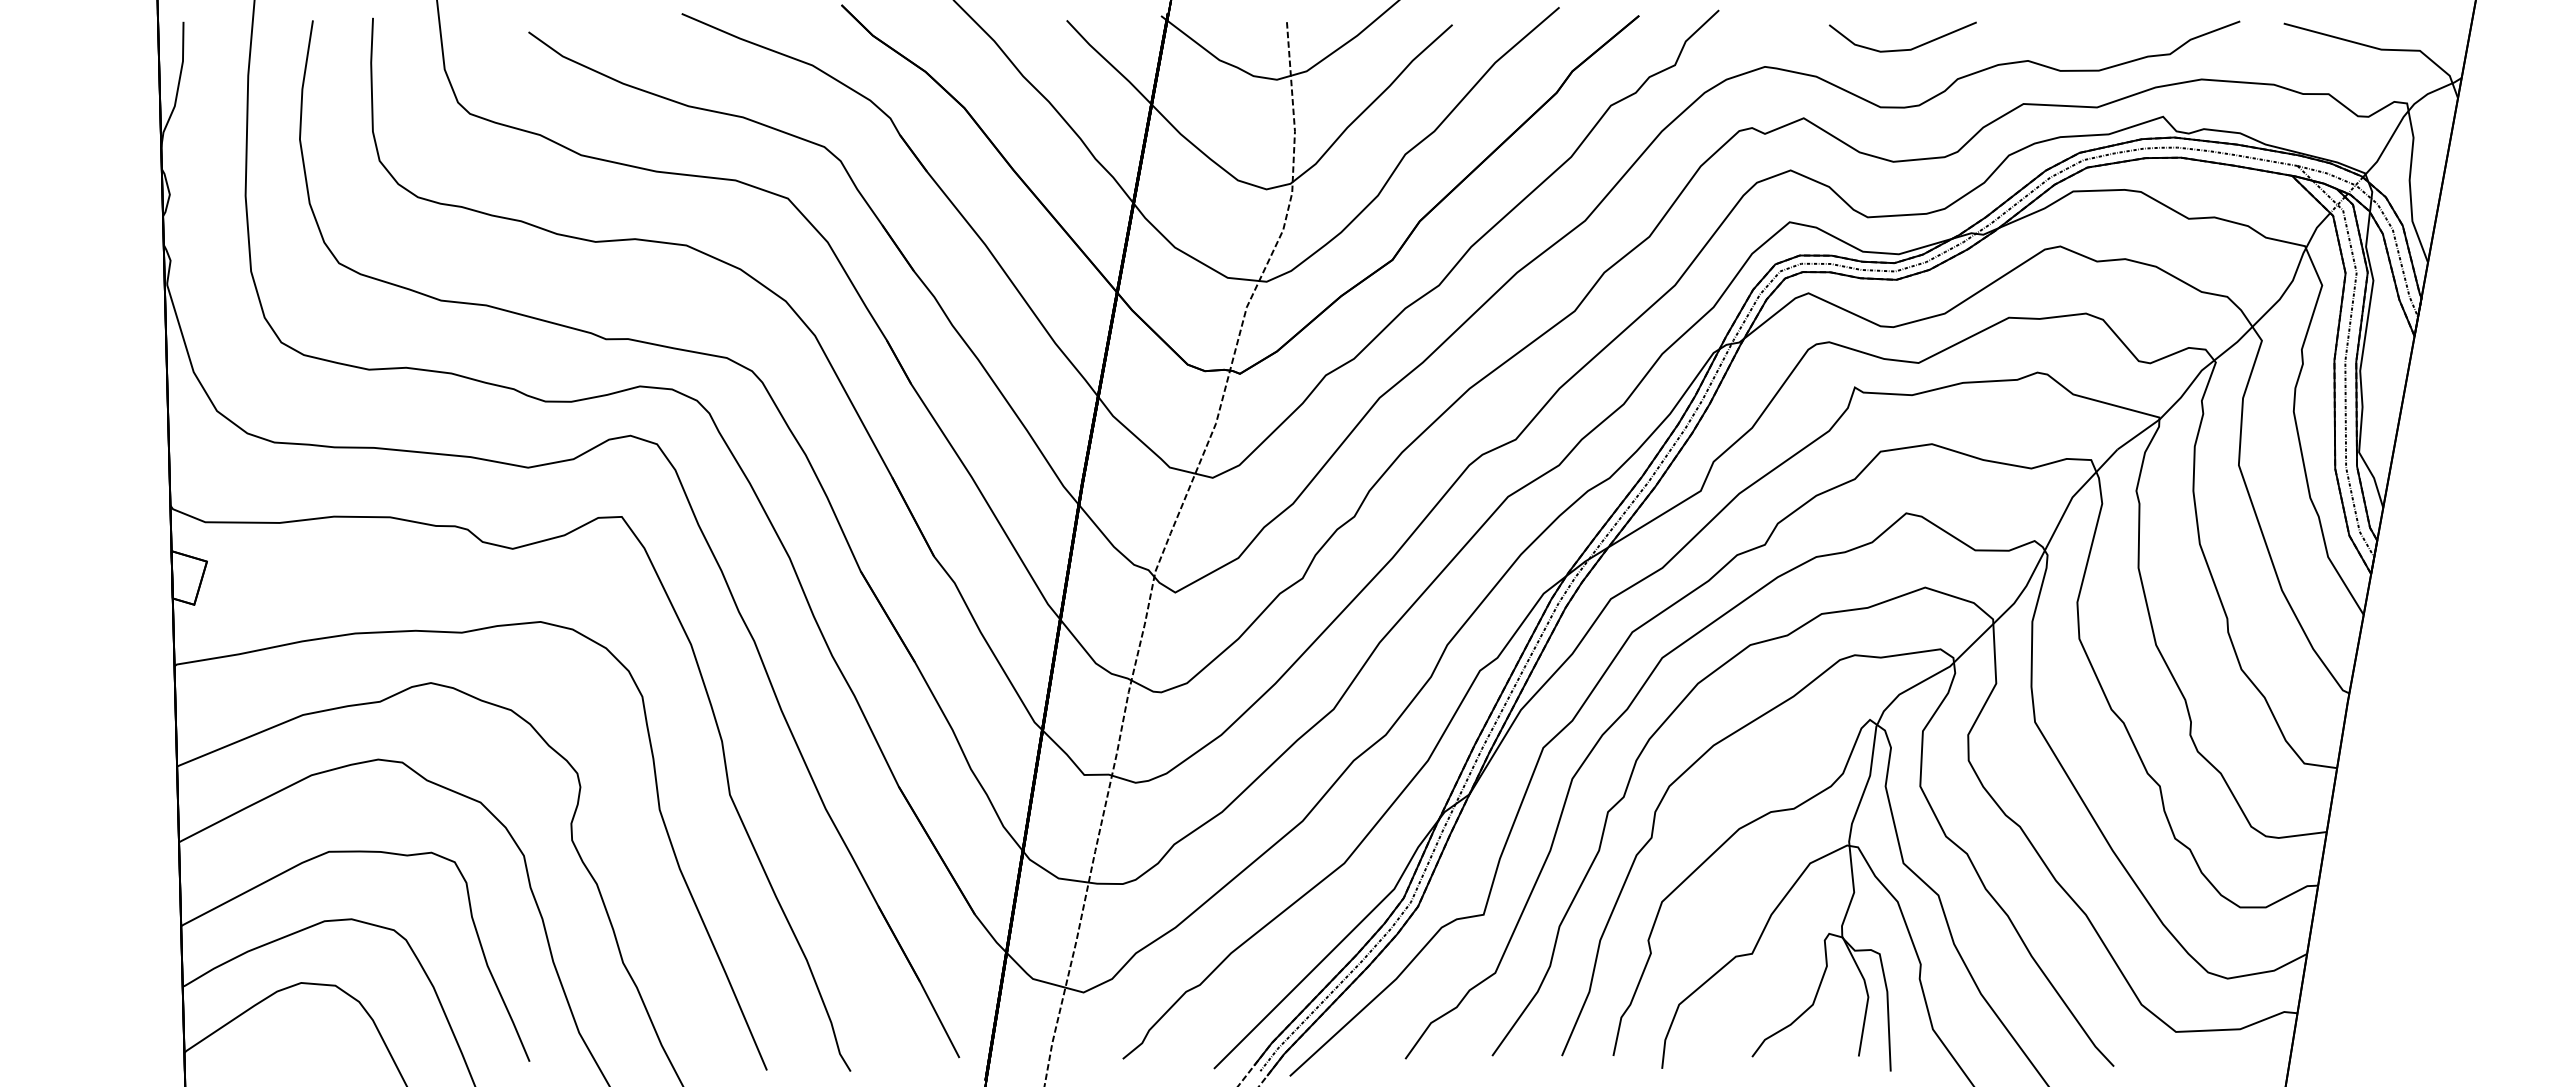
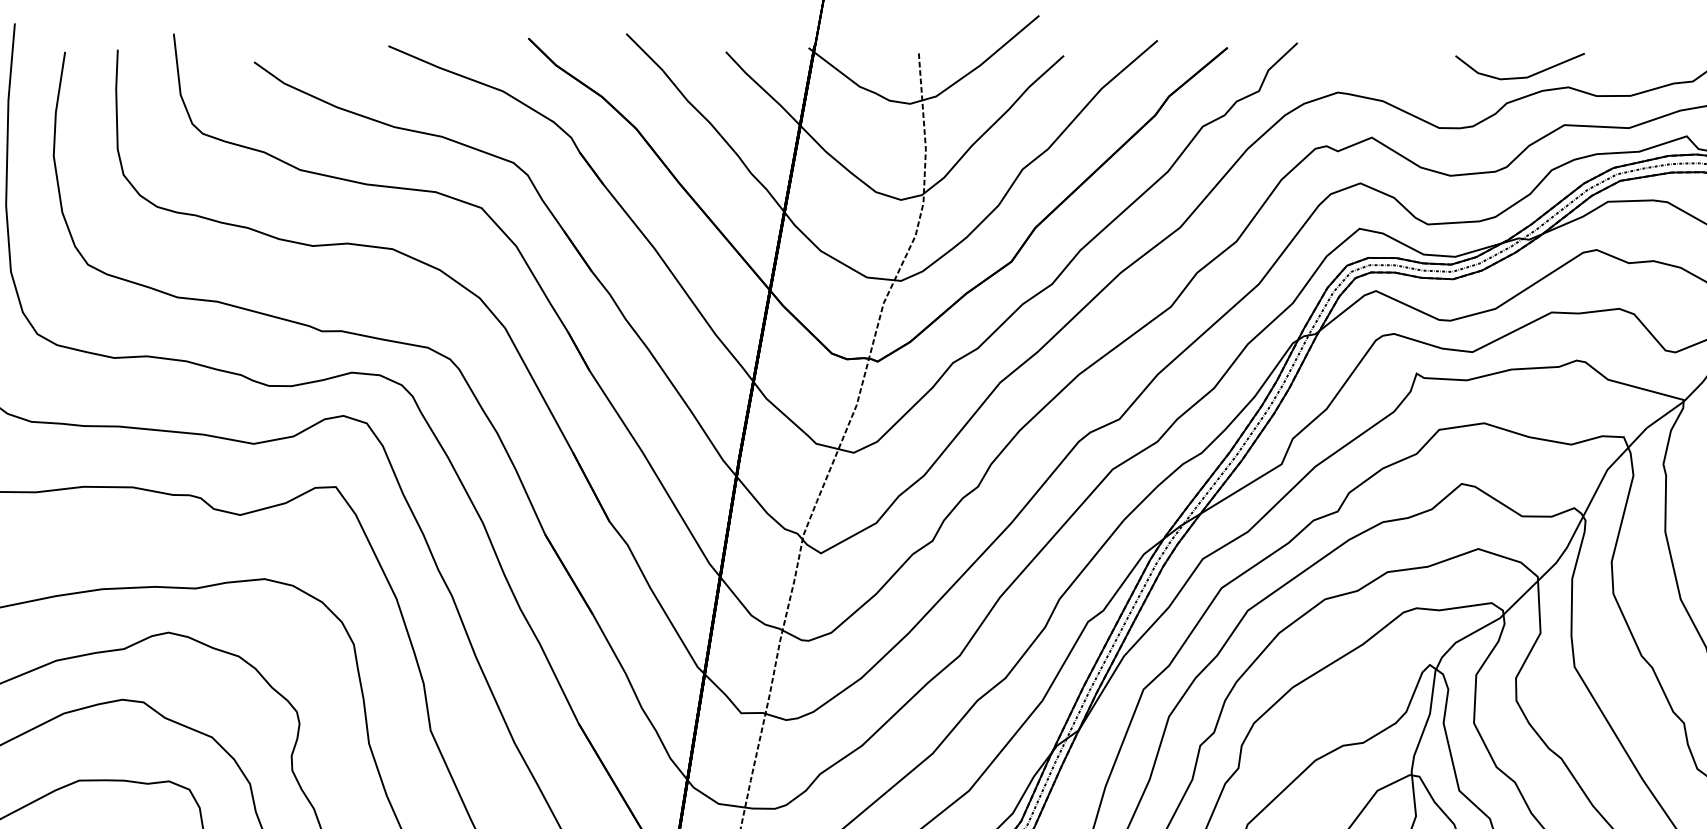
line: (1902, 49) -> (1519, 77), moved

